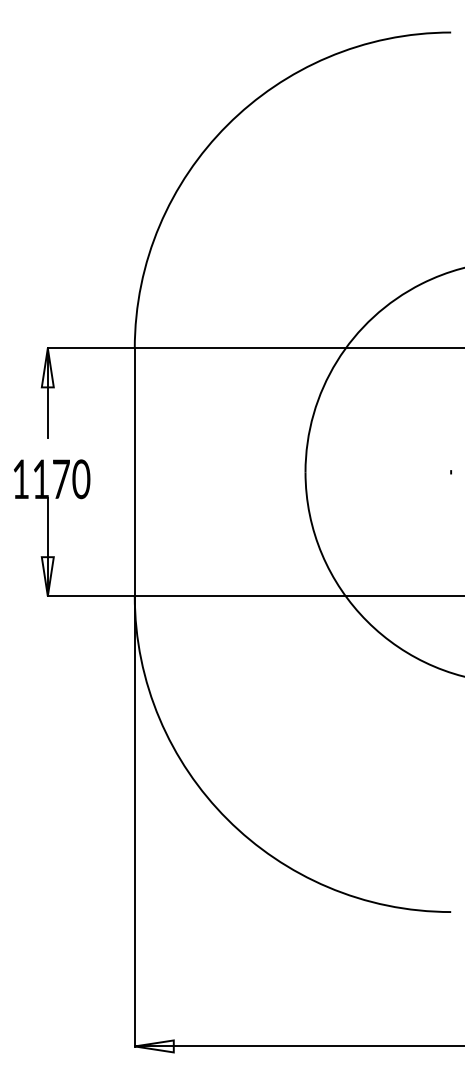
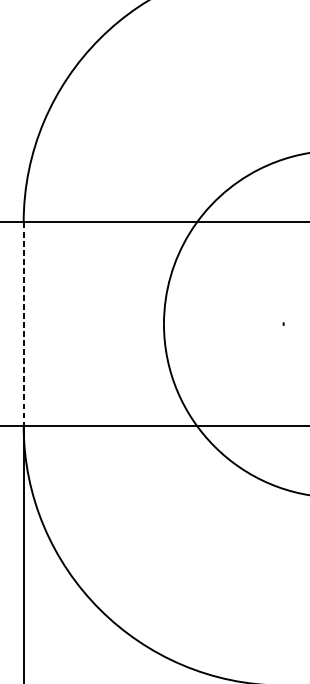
line: (134, 472) -> (23, 324), solid -> dashed

